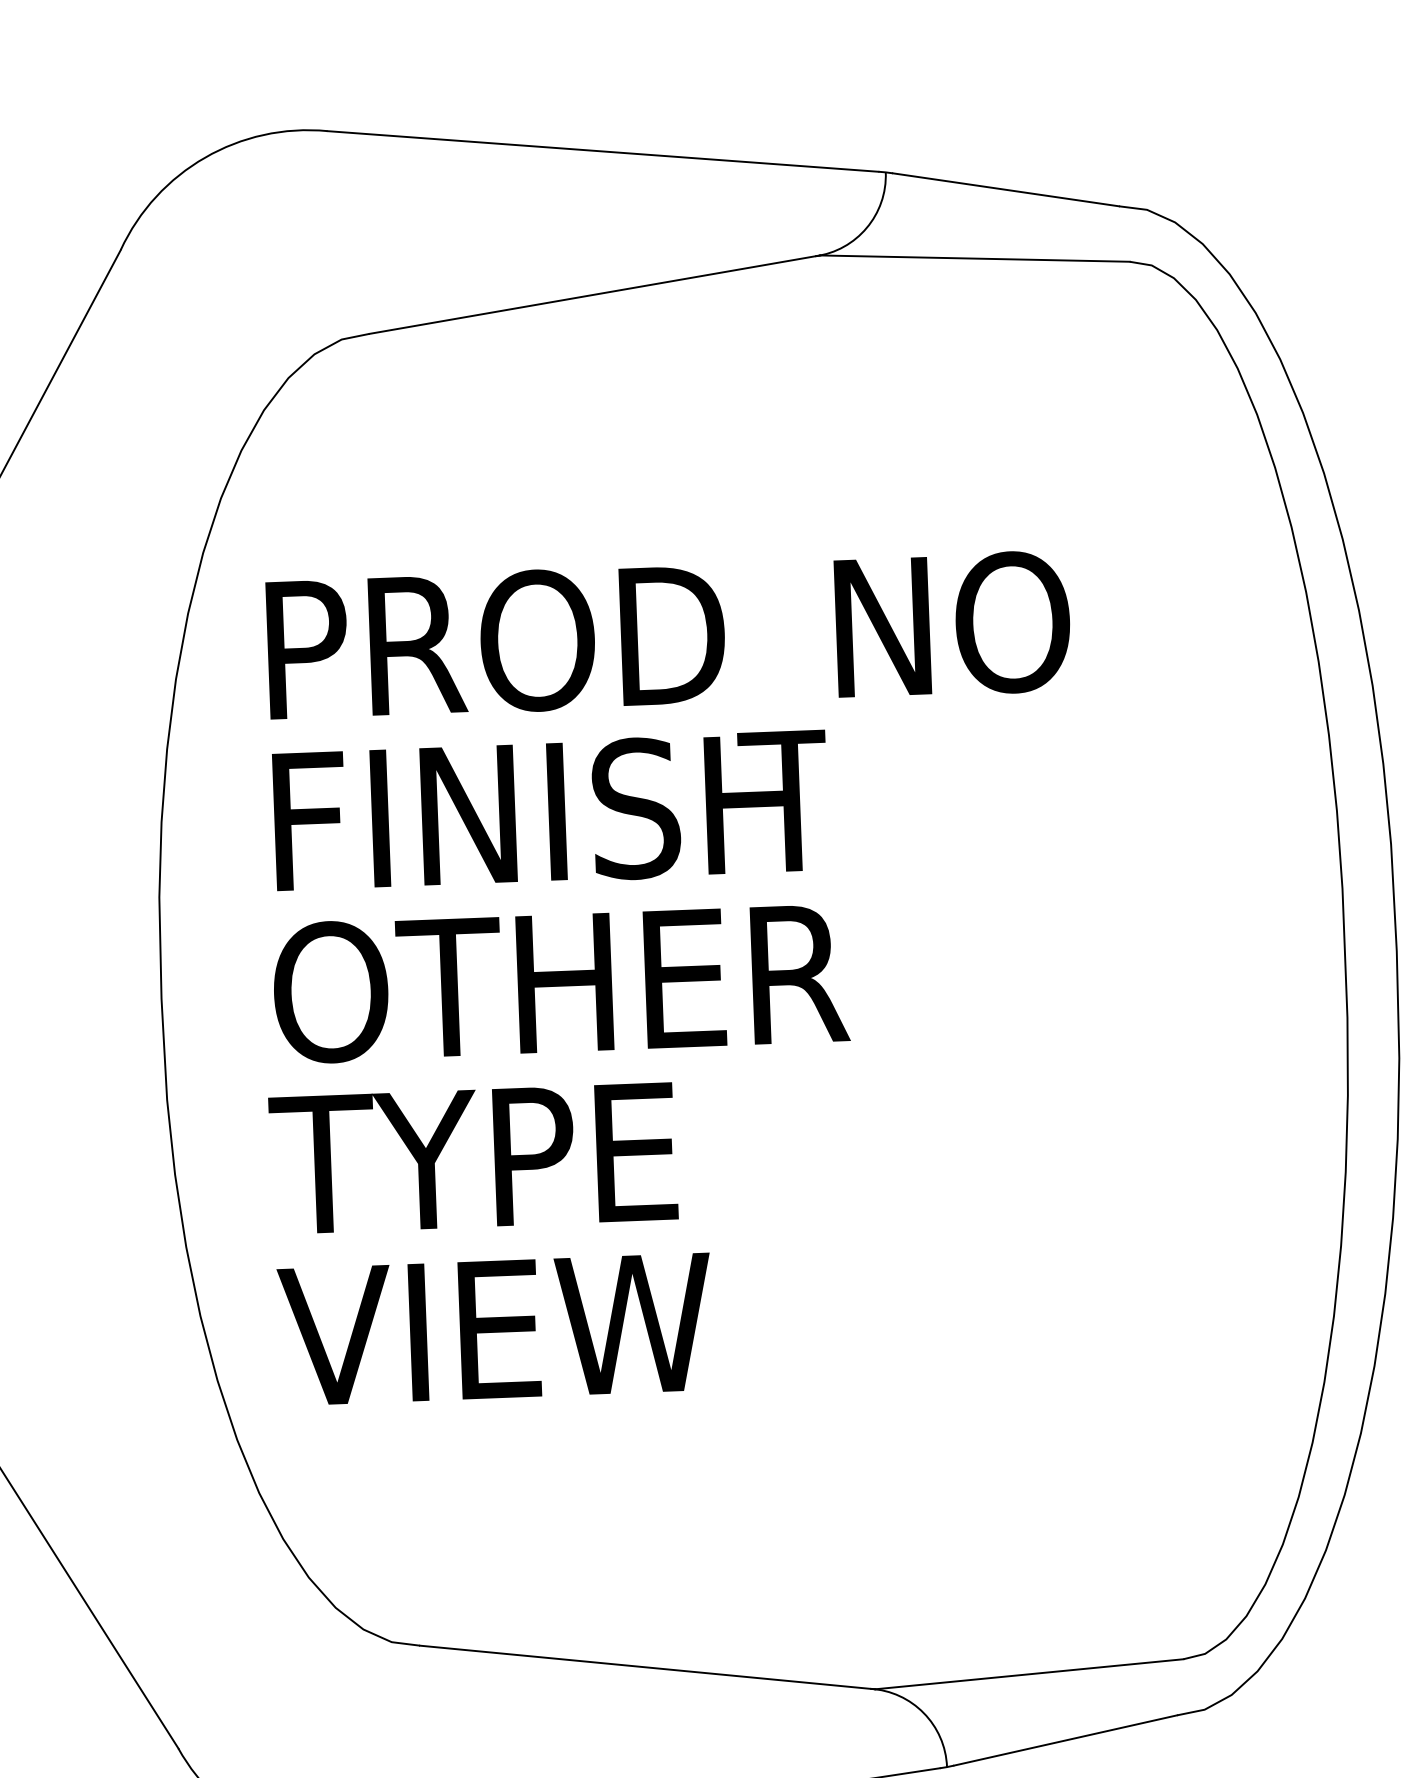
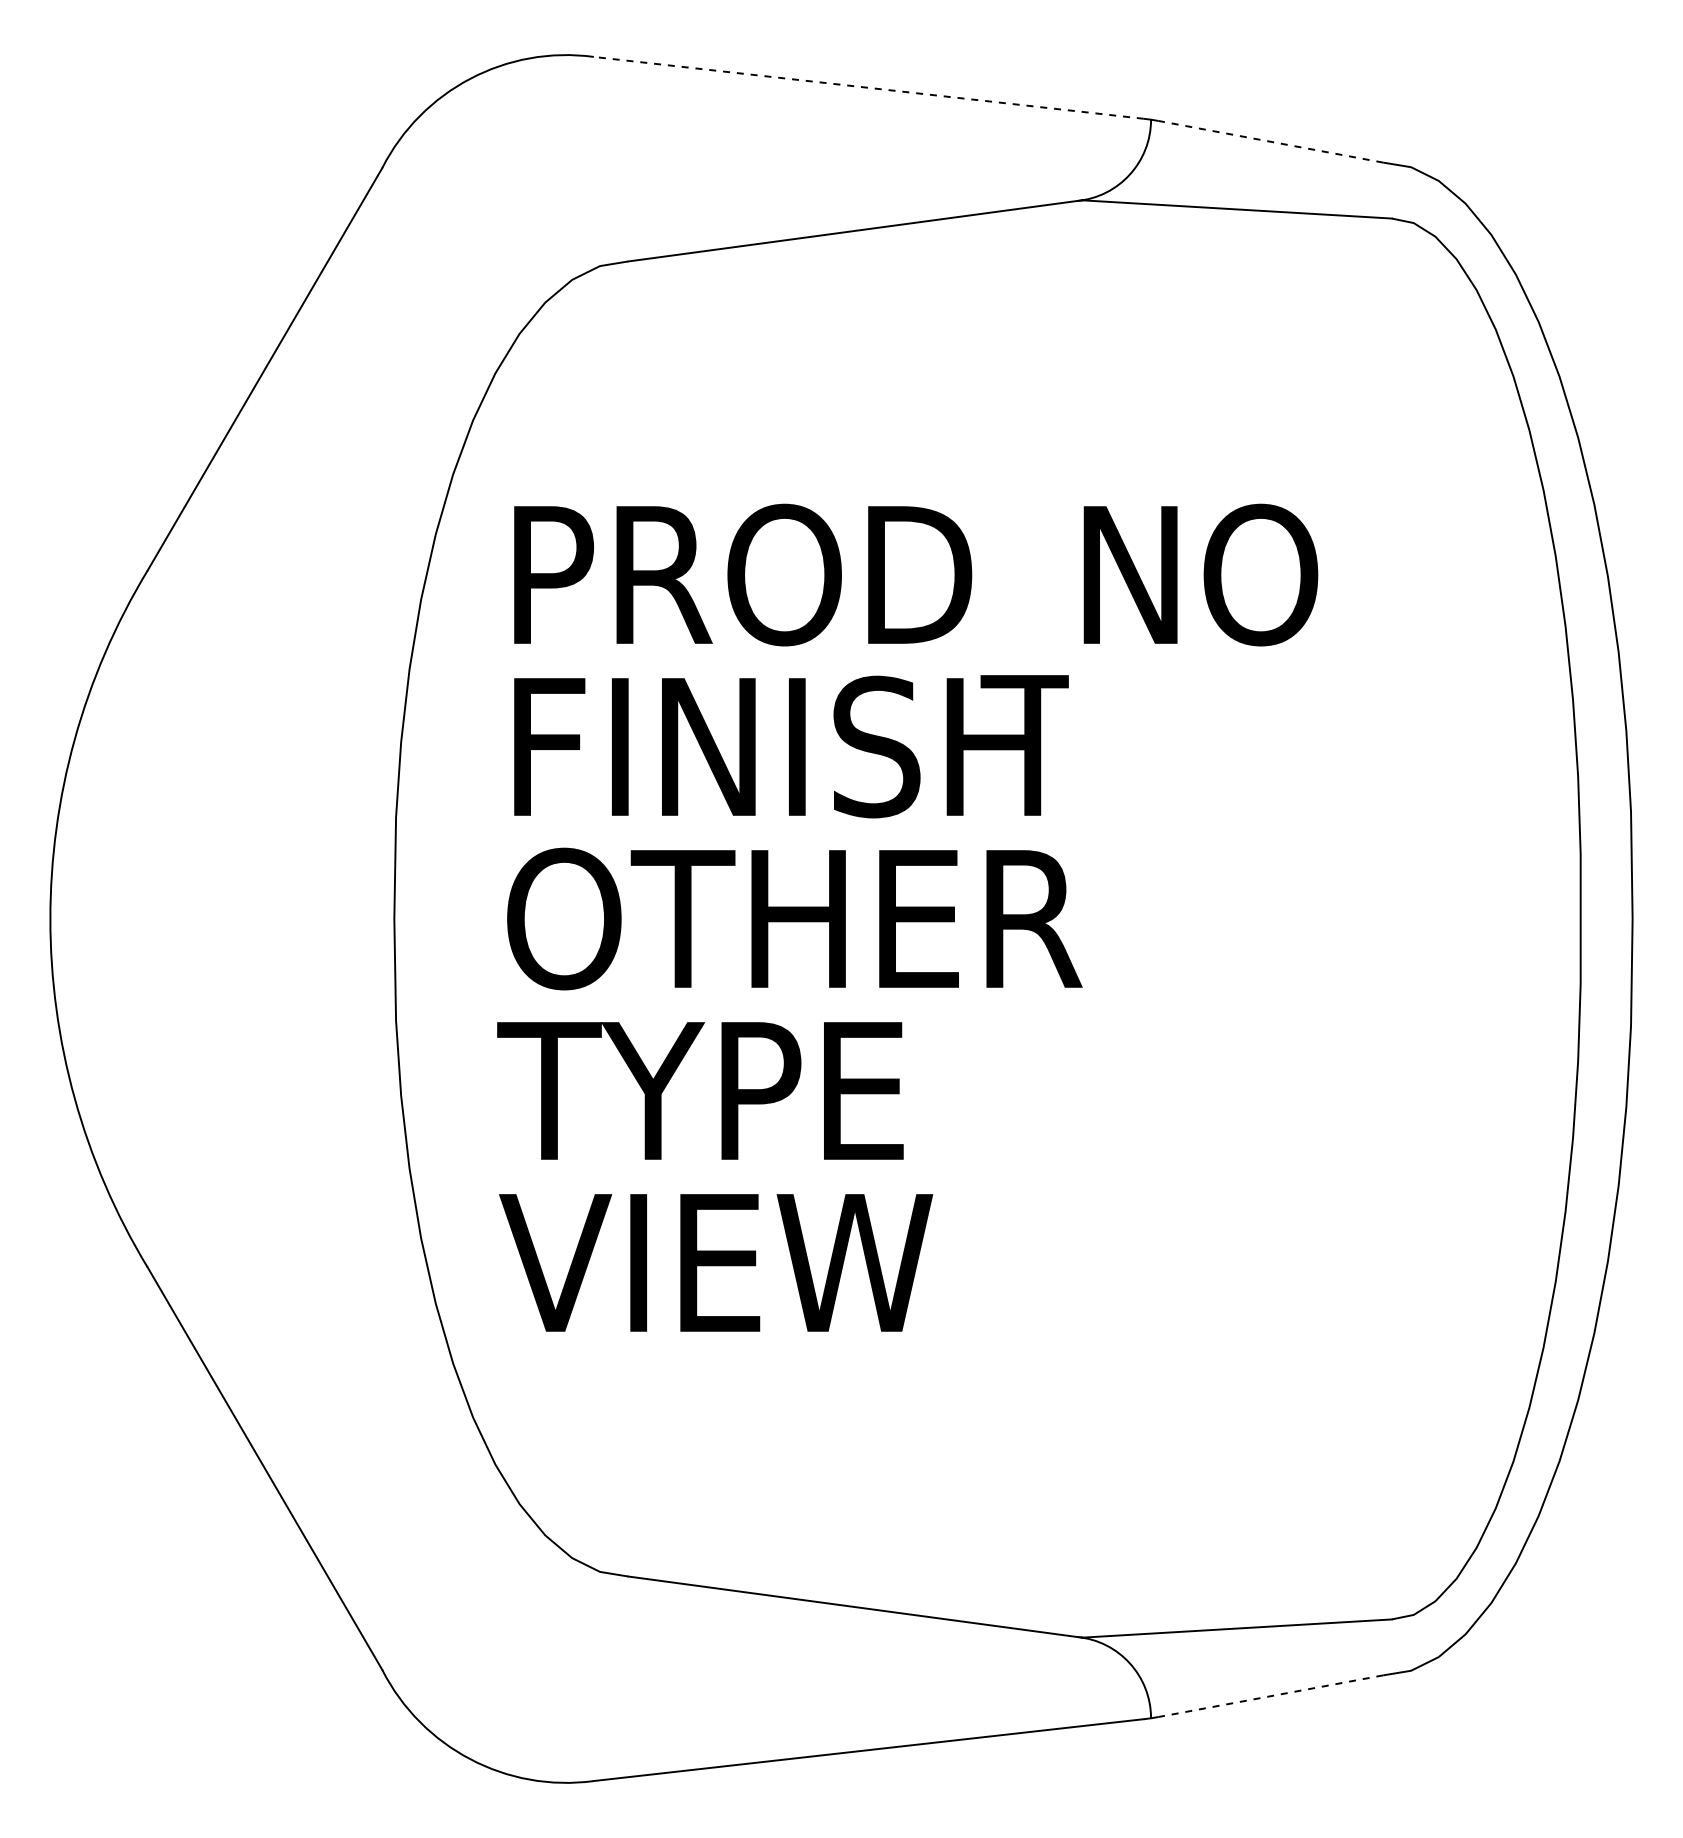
line: (602, 151) -> (868, 87), solid -> dashed
line: (1005, 189) -> (1270, 141), solid -> dashed
line: (1065, 1740) -> (1270, 1696), solid -> dashed

